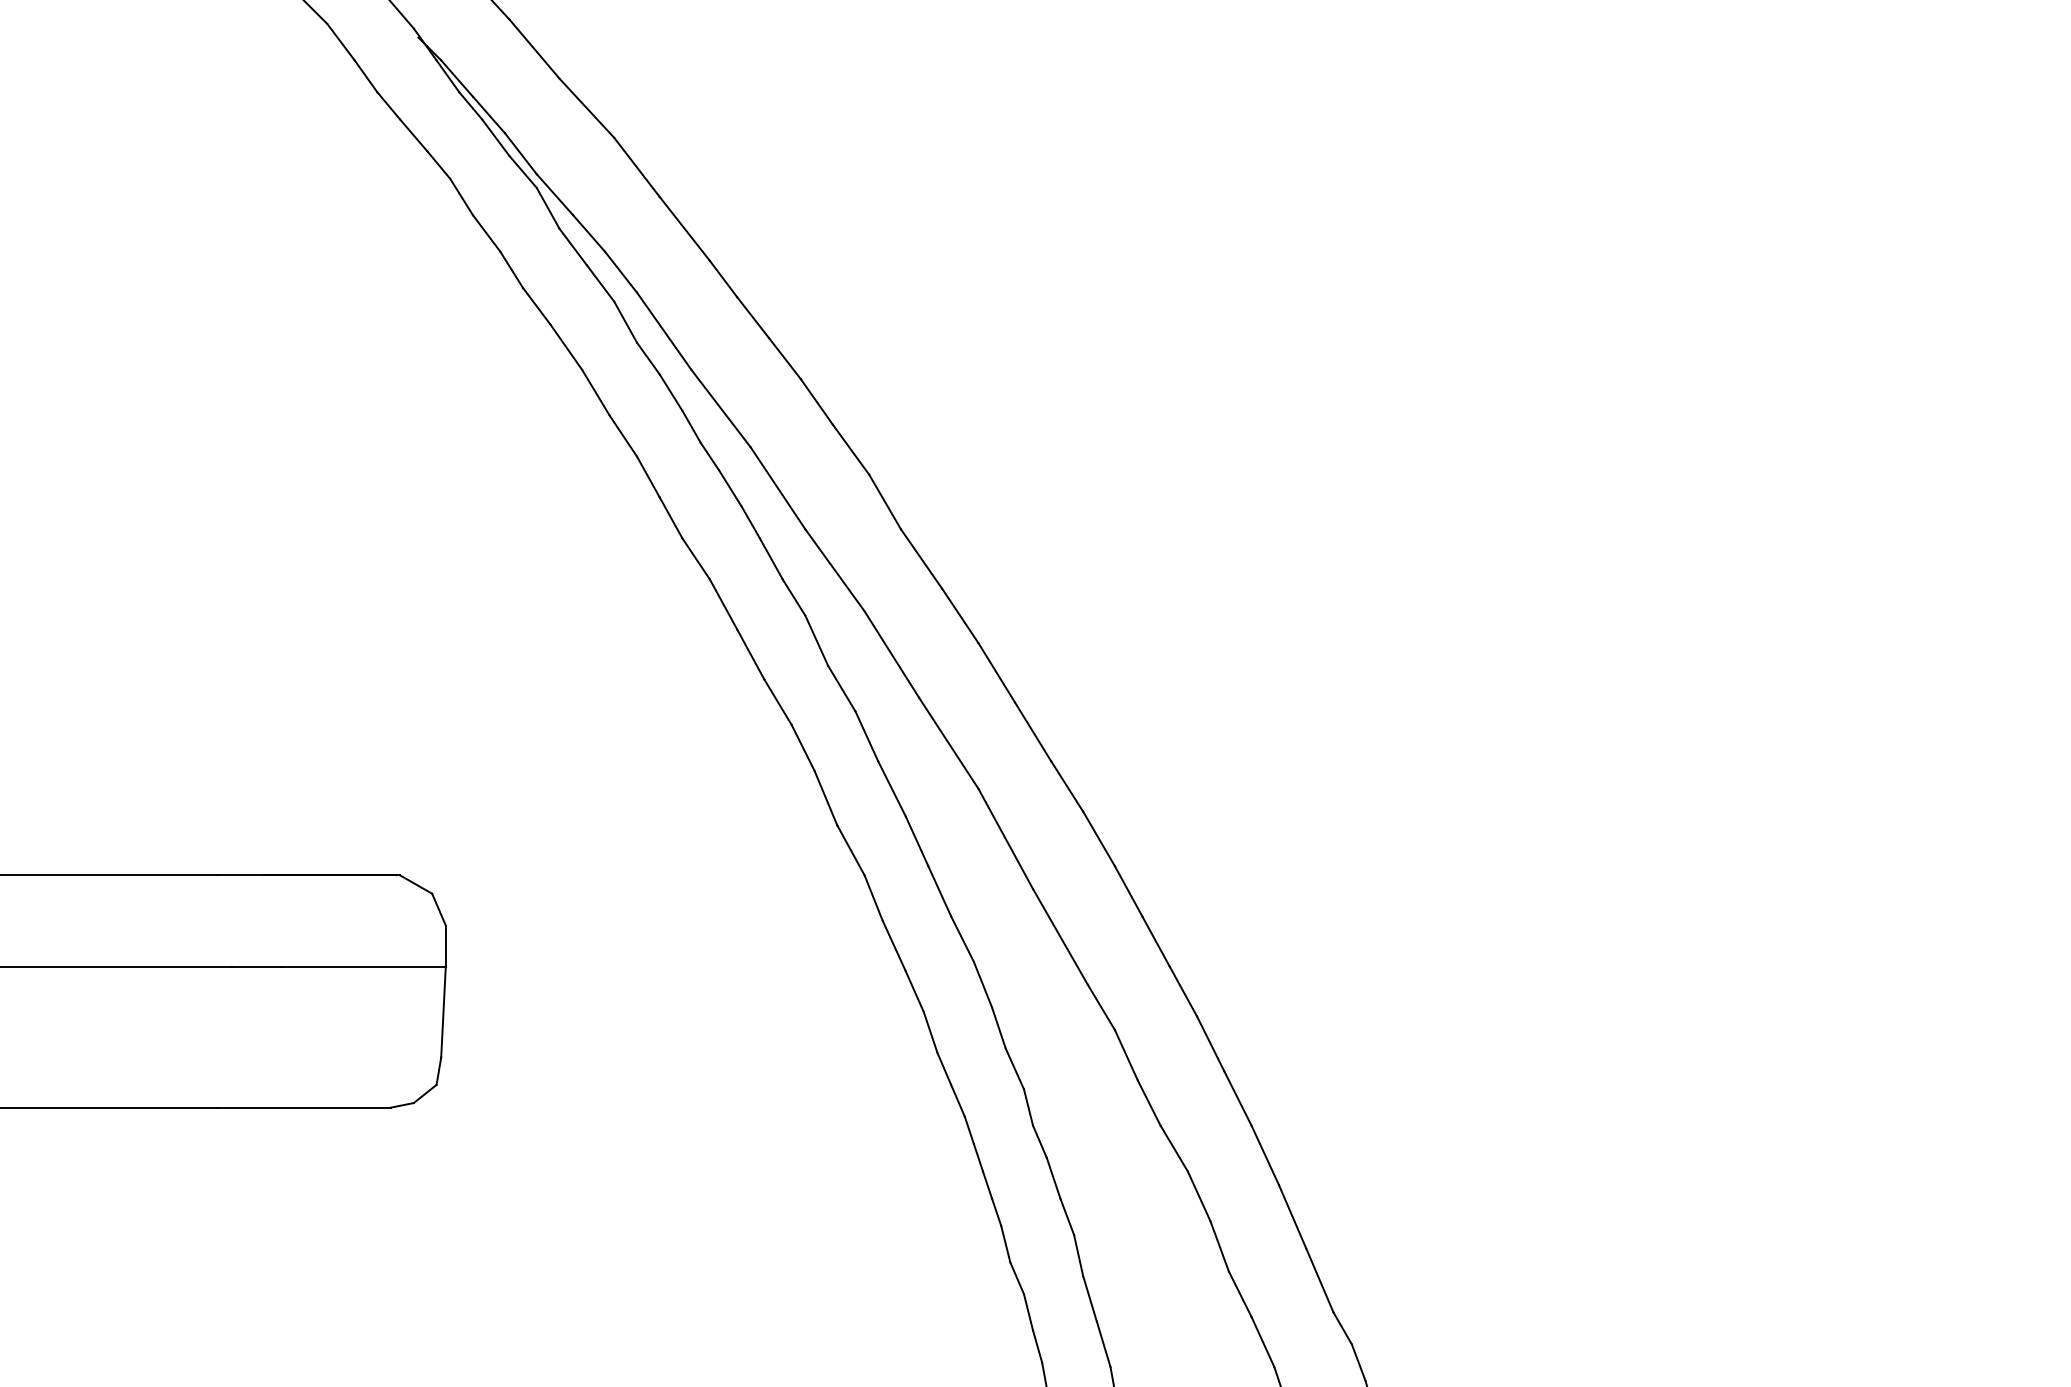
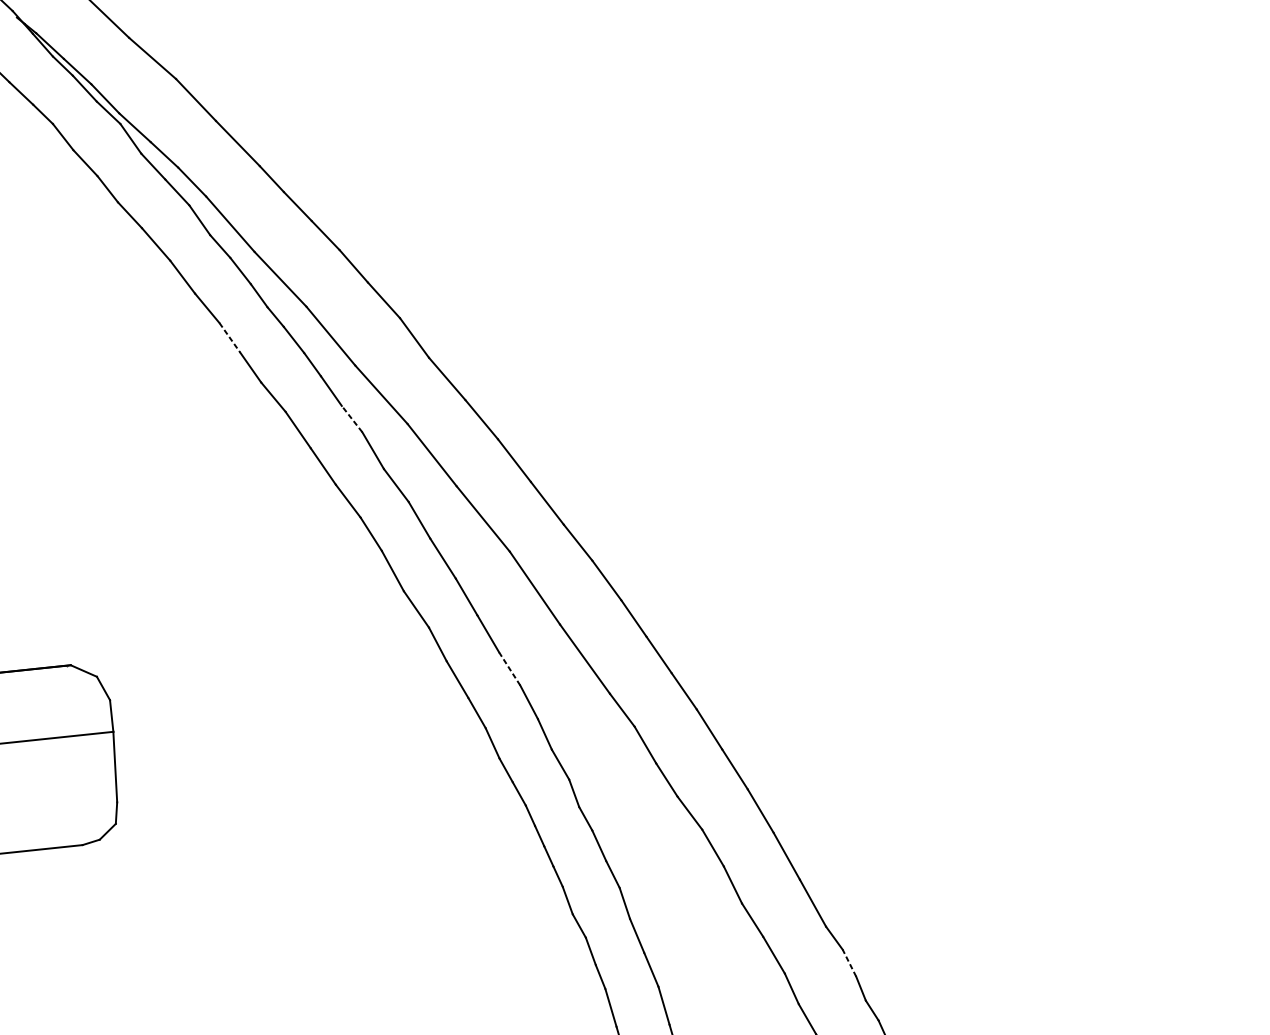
line: (648, 477) -> (230, 338), solid -> dashed
line: (793, 597) -> (351, 419), solid -> dashed
line: (962, 938) -> (509, 668), solid -> dashed
line: (1358, 1362) -> (849, 963), solid -> dashed

